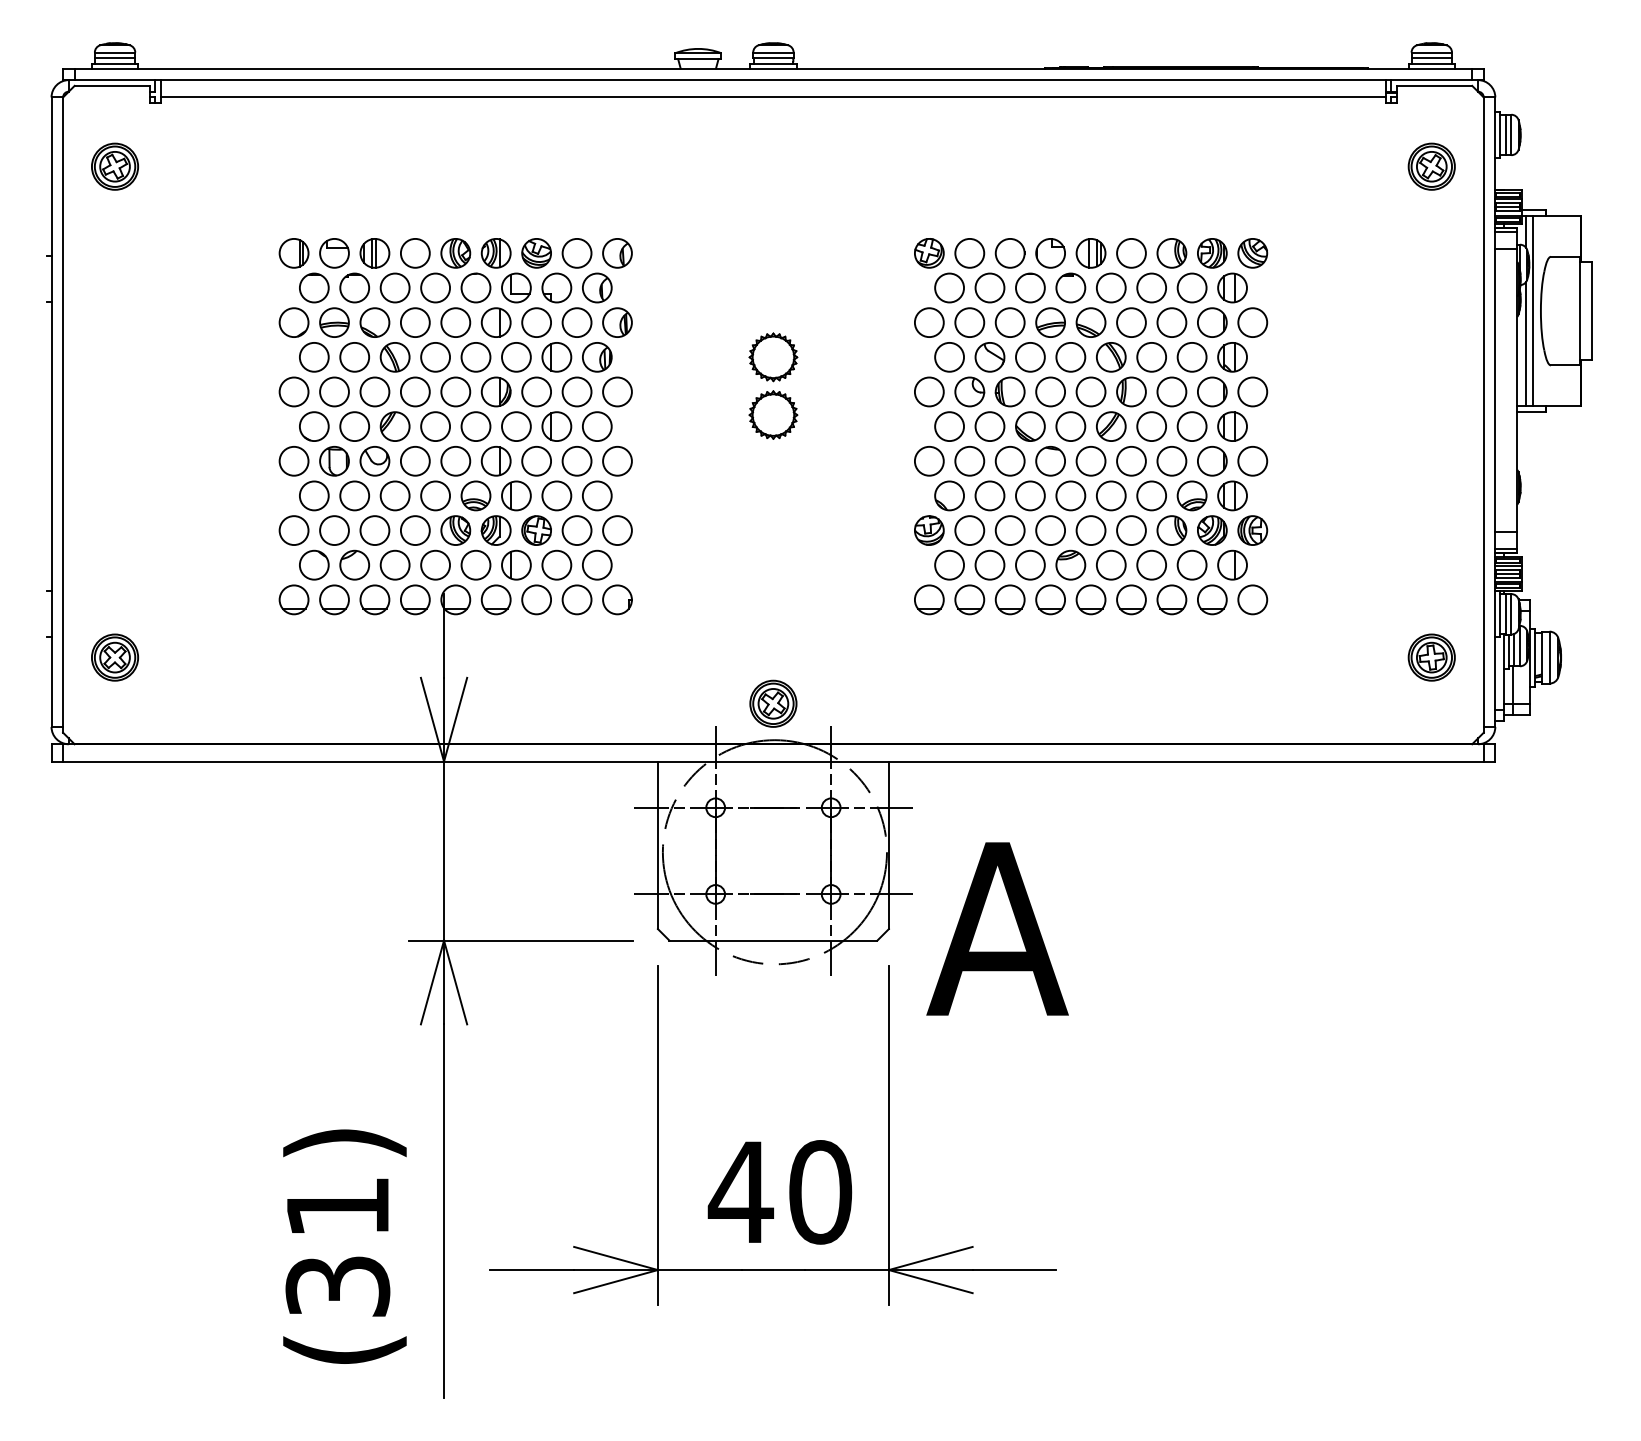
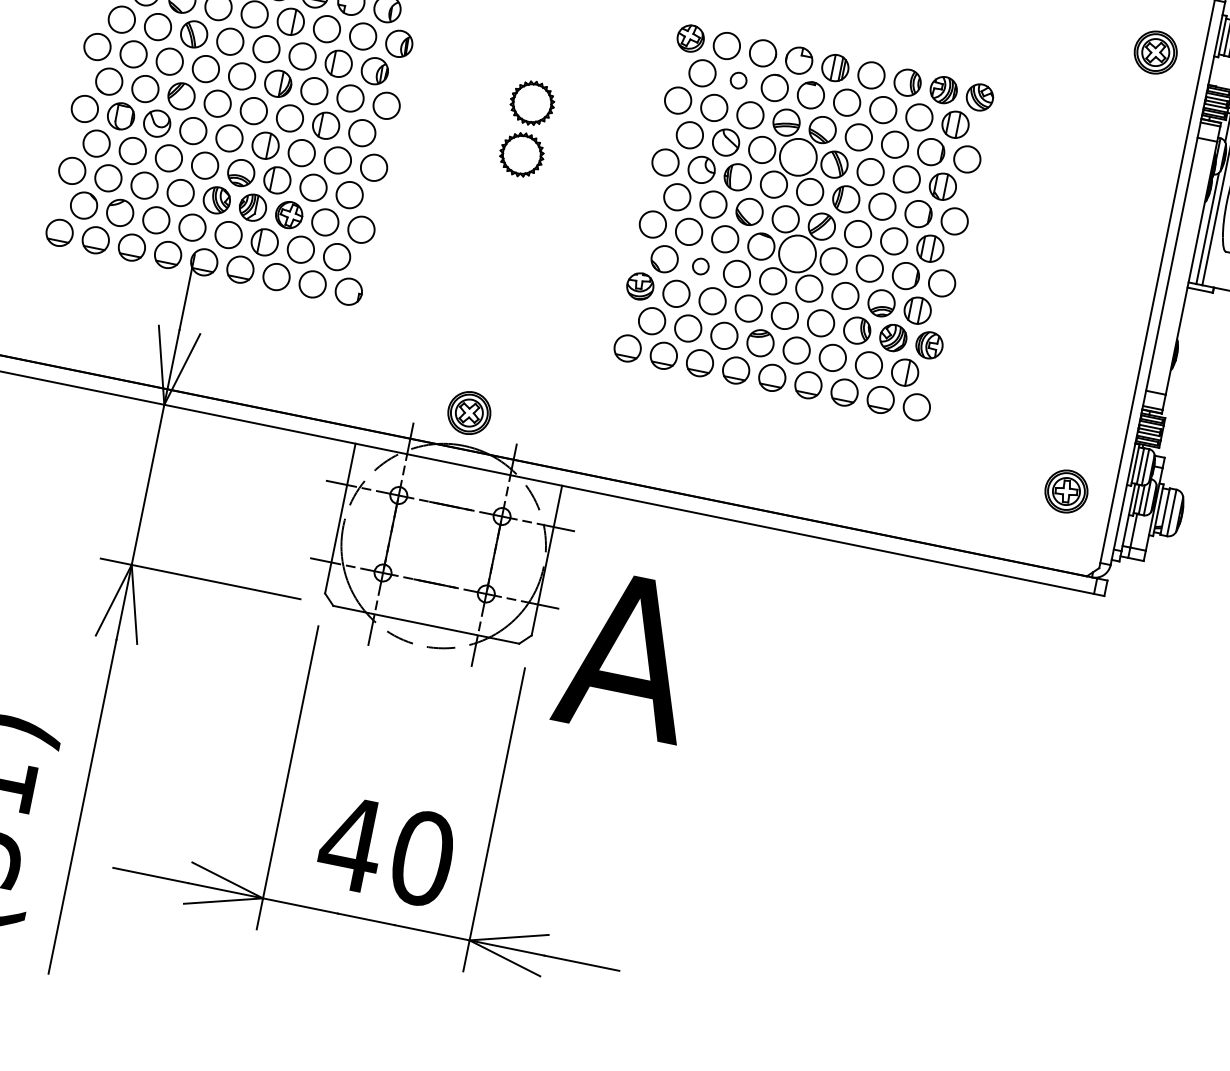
circle: (989, 287) -> (738, 80), size x0.6
circle: (1070, 356) -> (798, 156), size x1.4
circle: (1090, 460) -> (797, 253), size x1.4
circle: (989, 495) -> (700, 266), size x0.6

